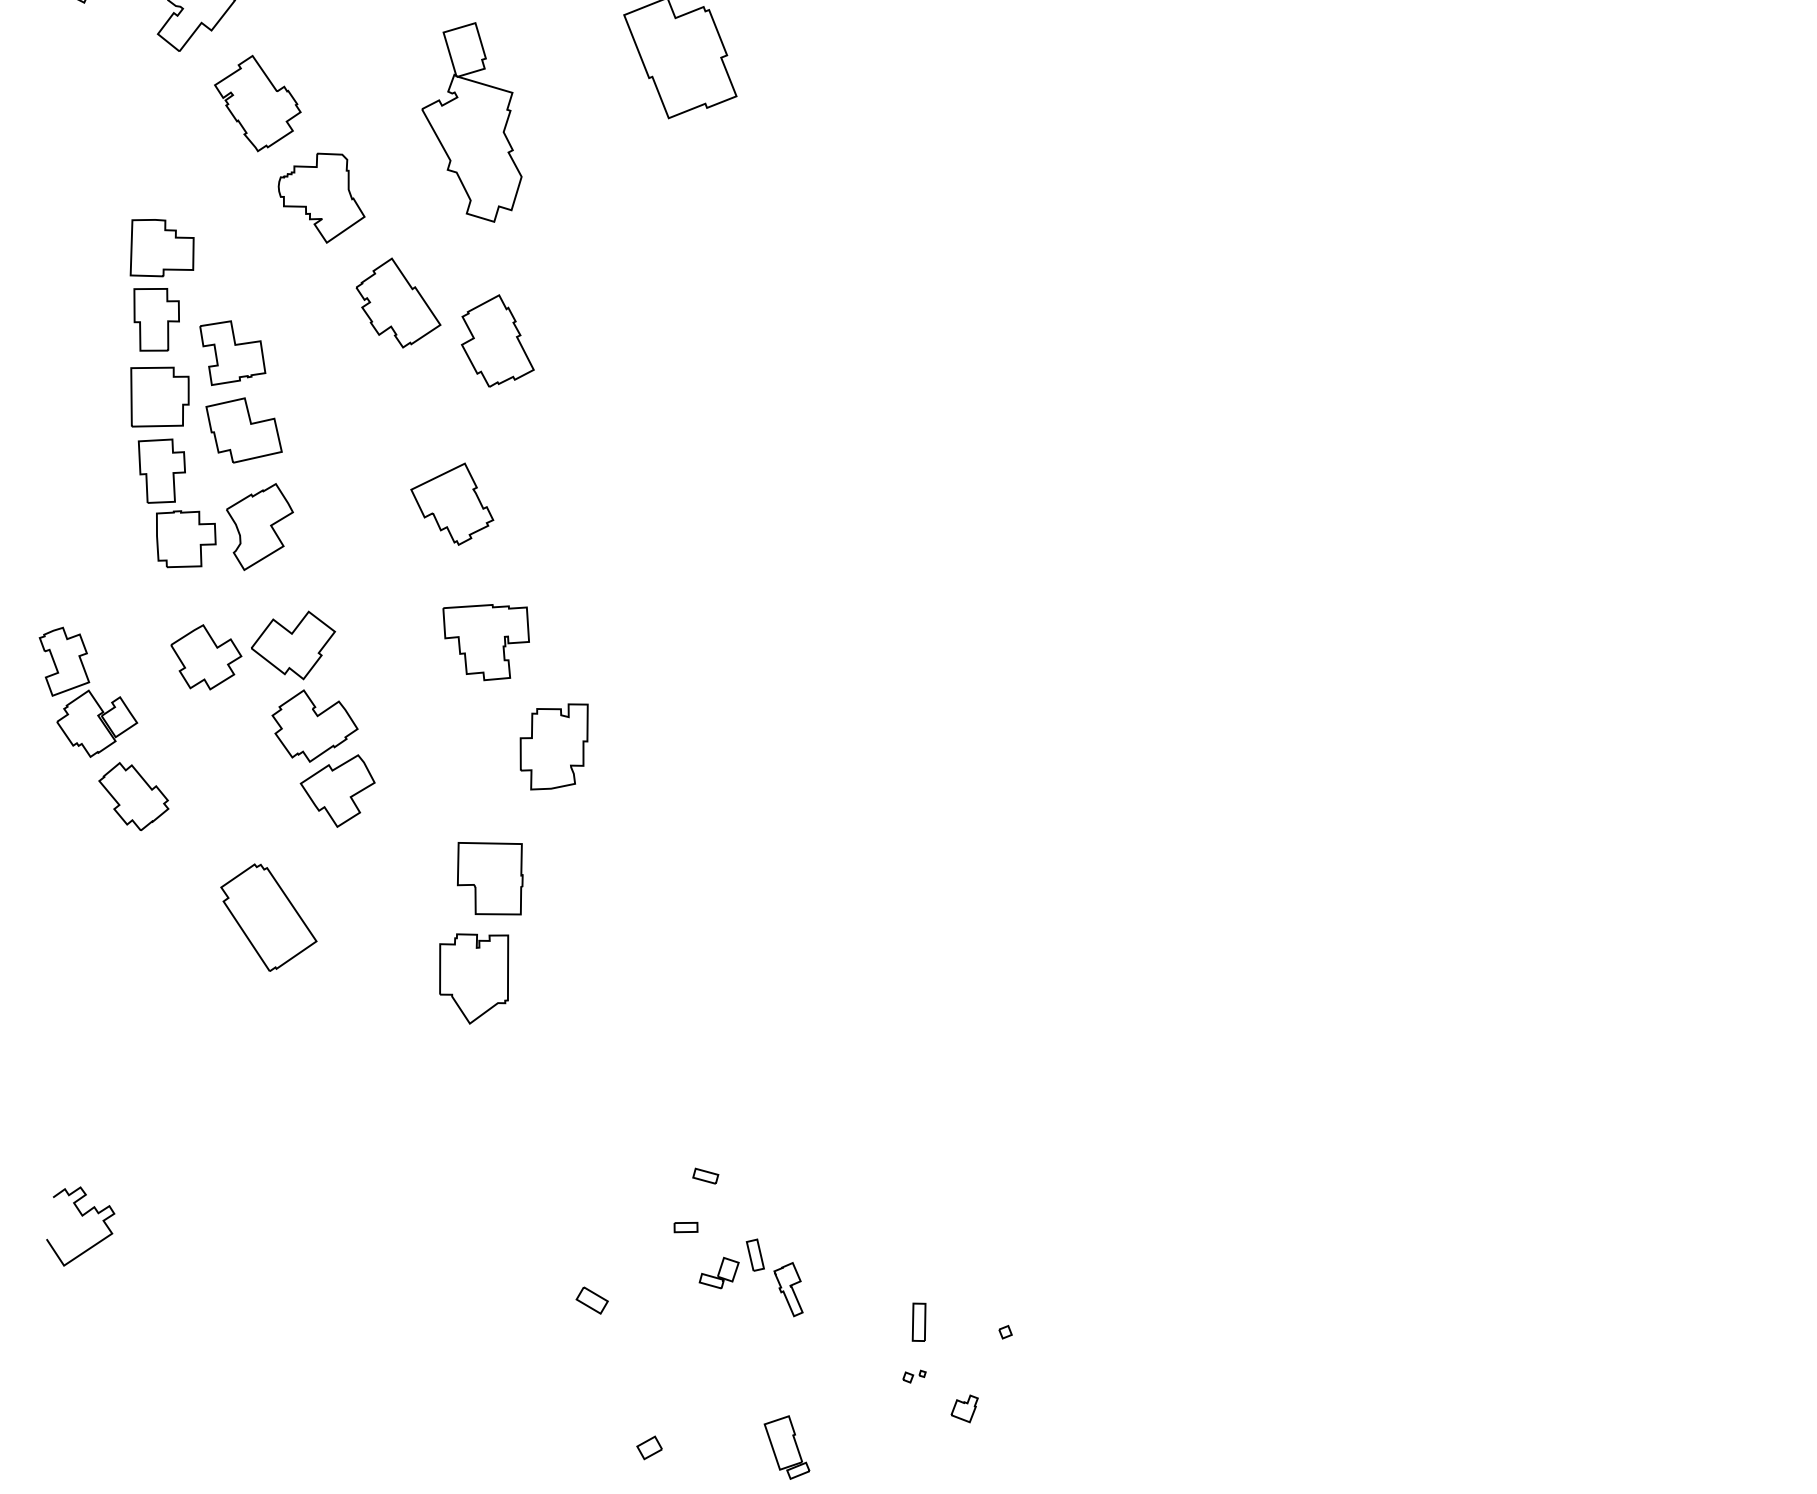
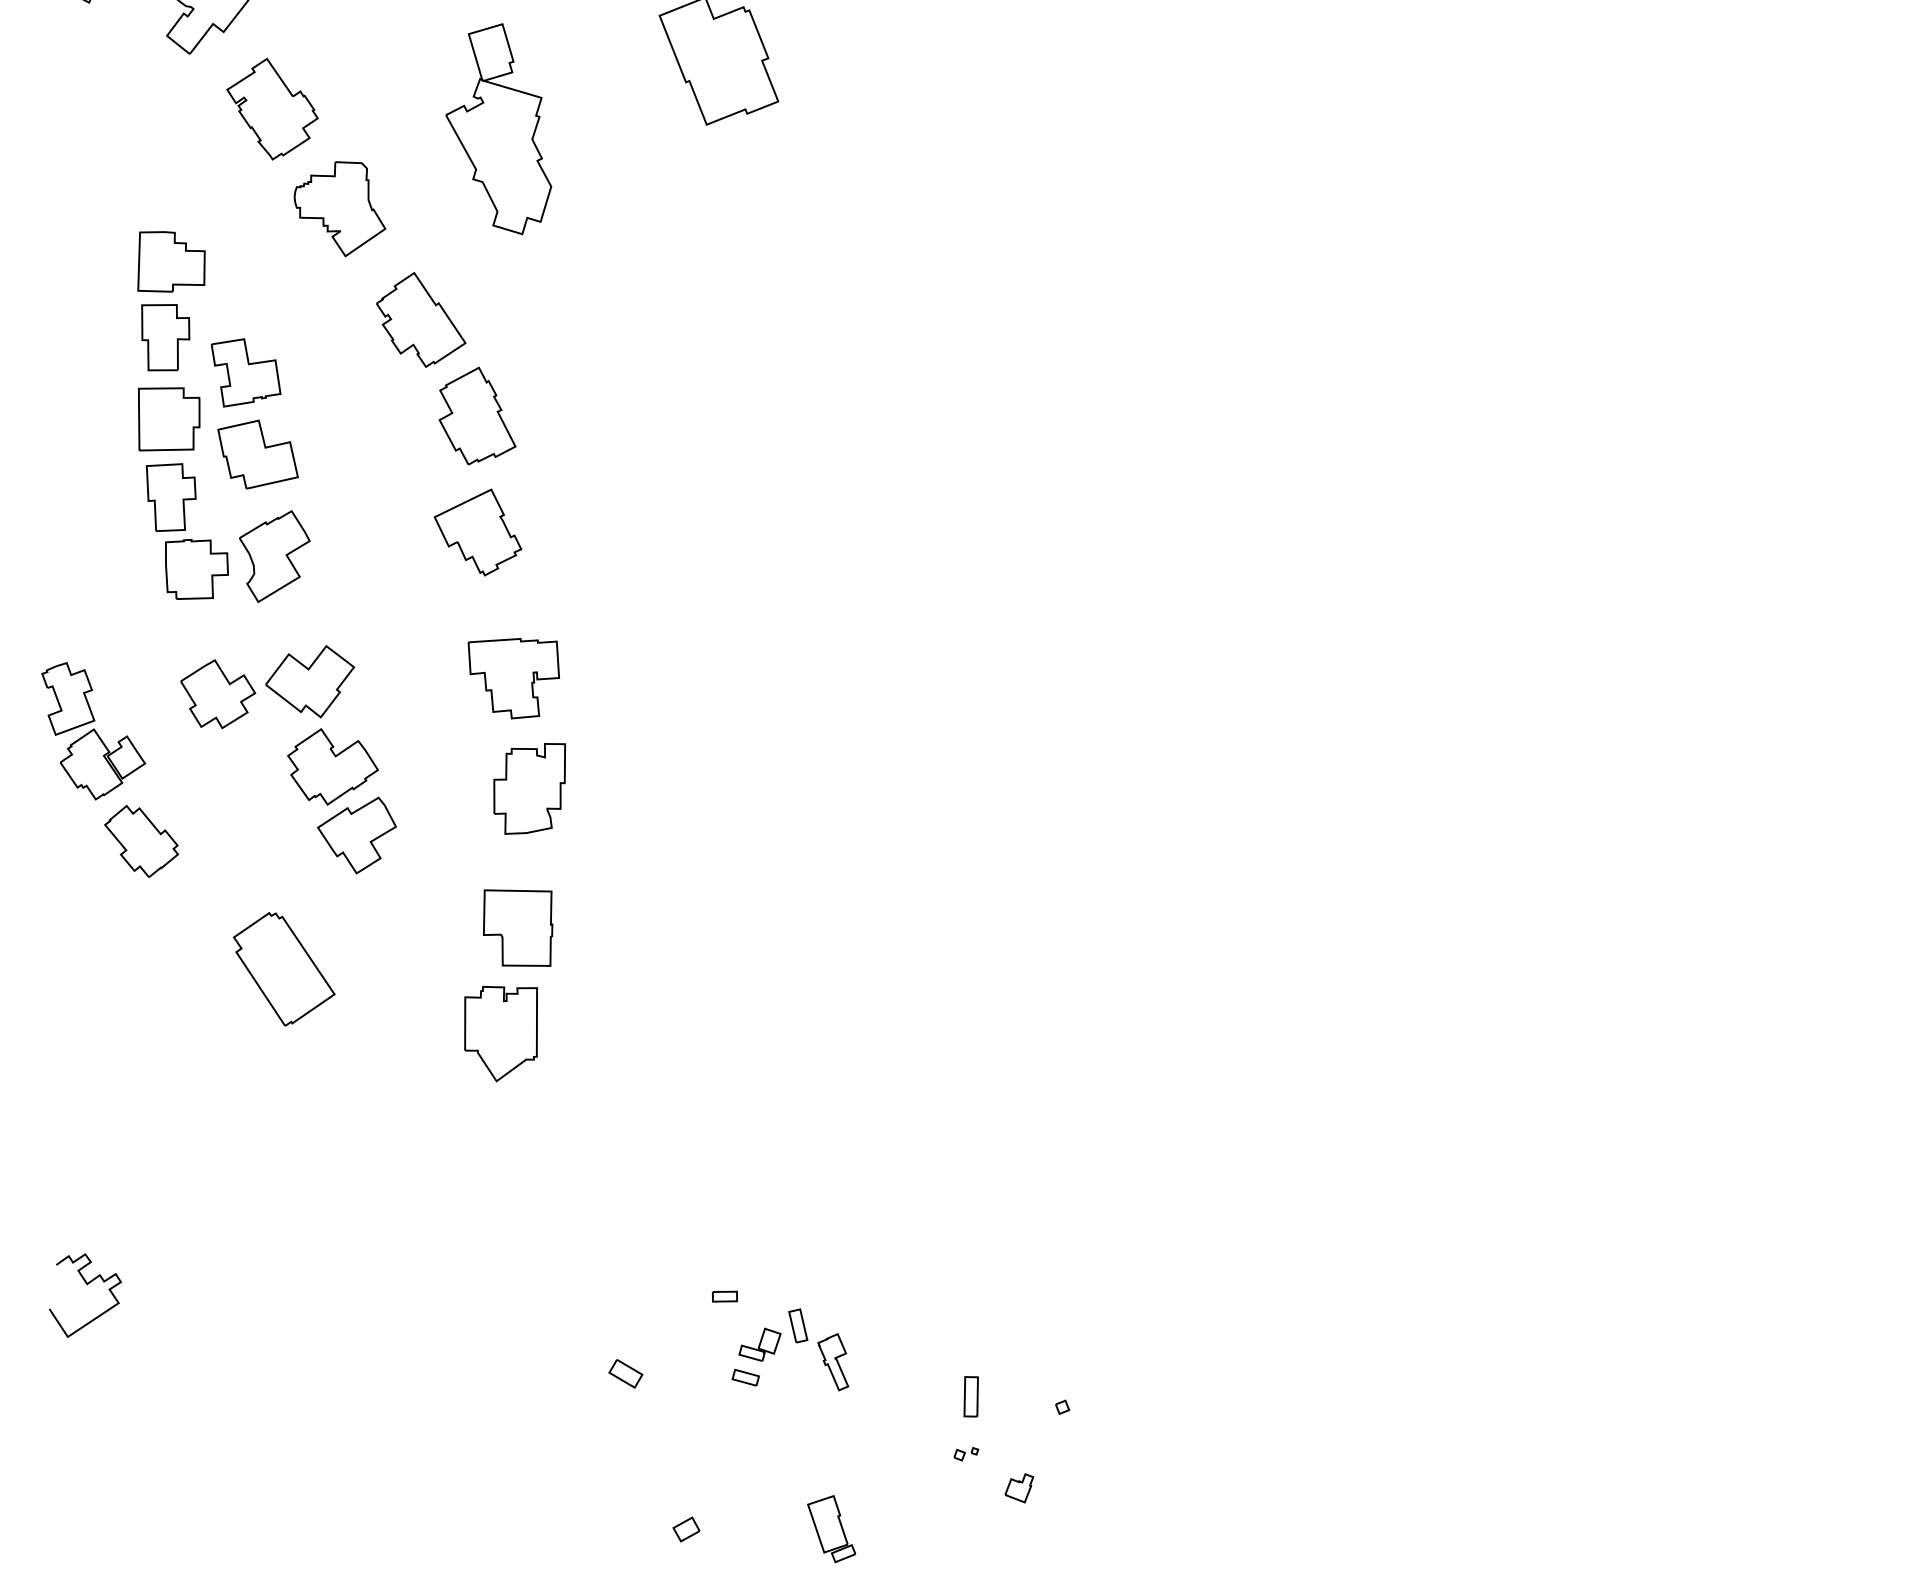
part: (497, 340) -> (477, 415), moved
part: (553, 746) -> (528, 788), moved
part: (705, 1175) -> (745, 1376), moved

